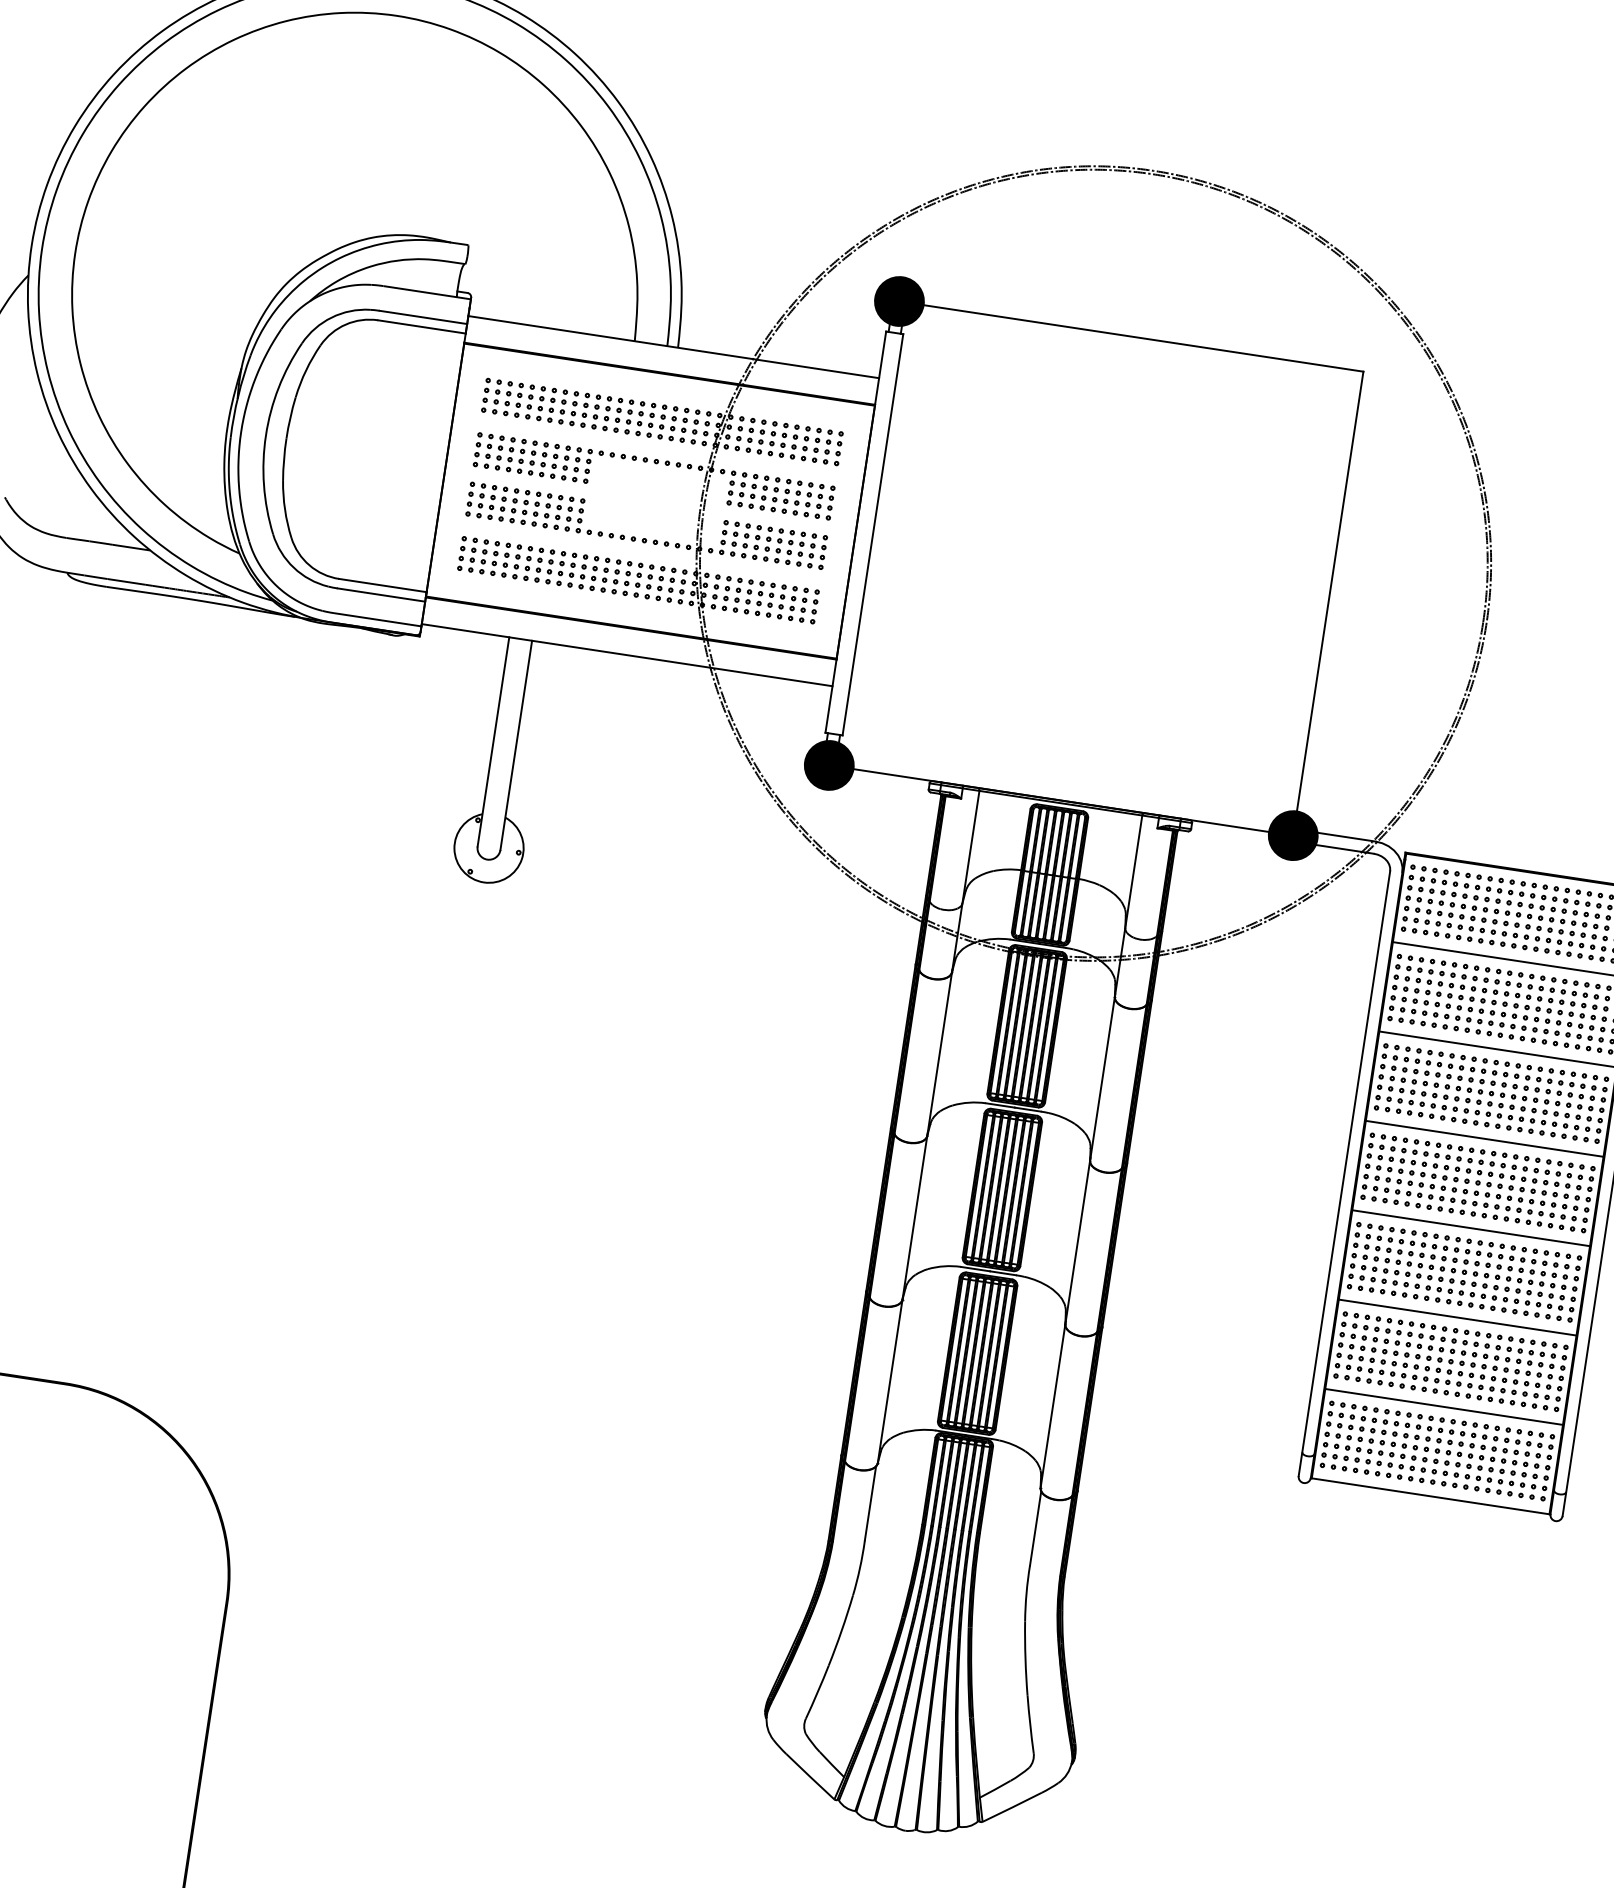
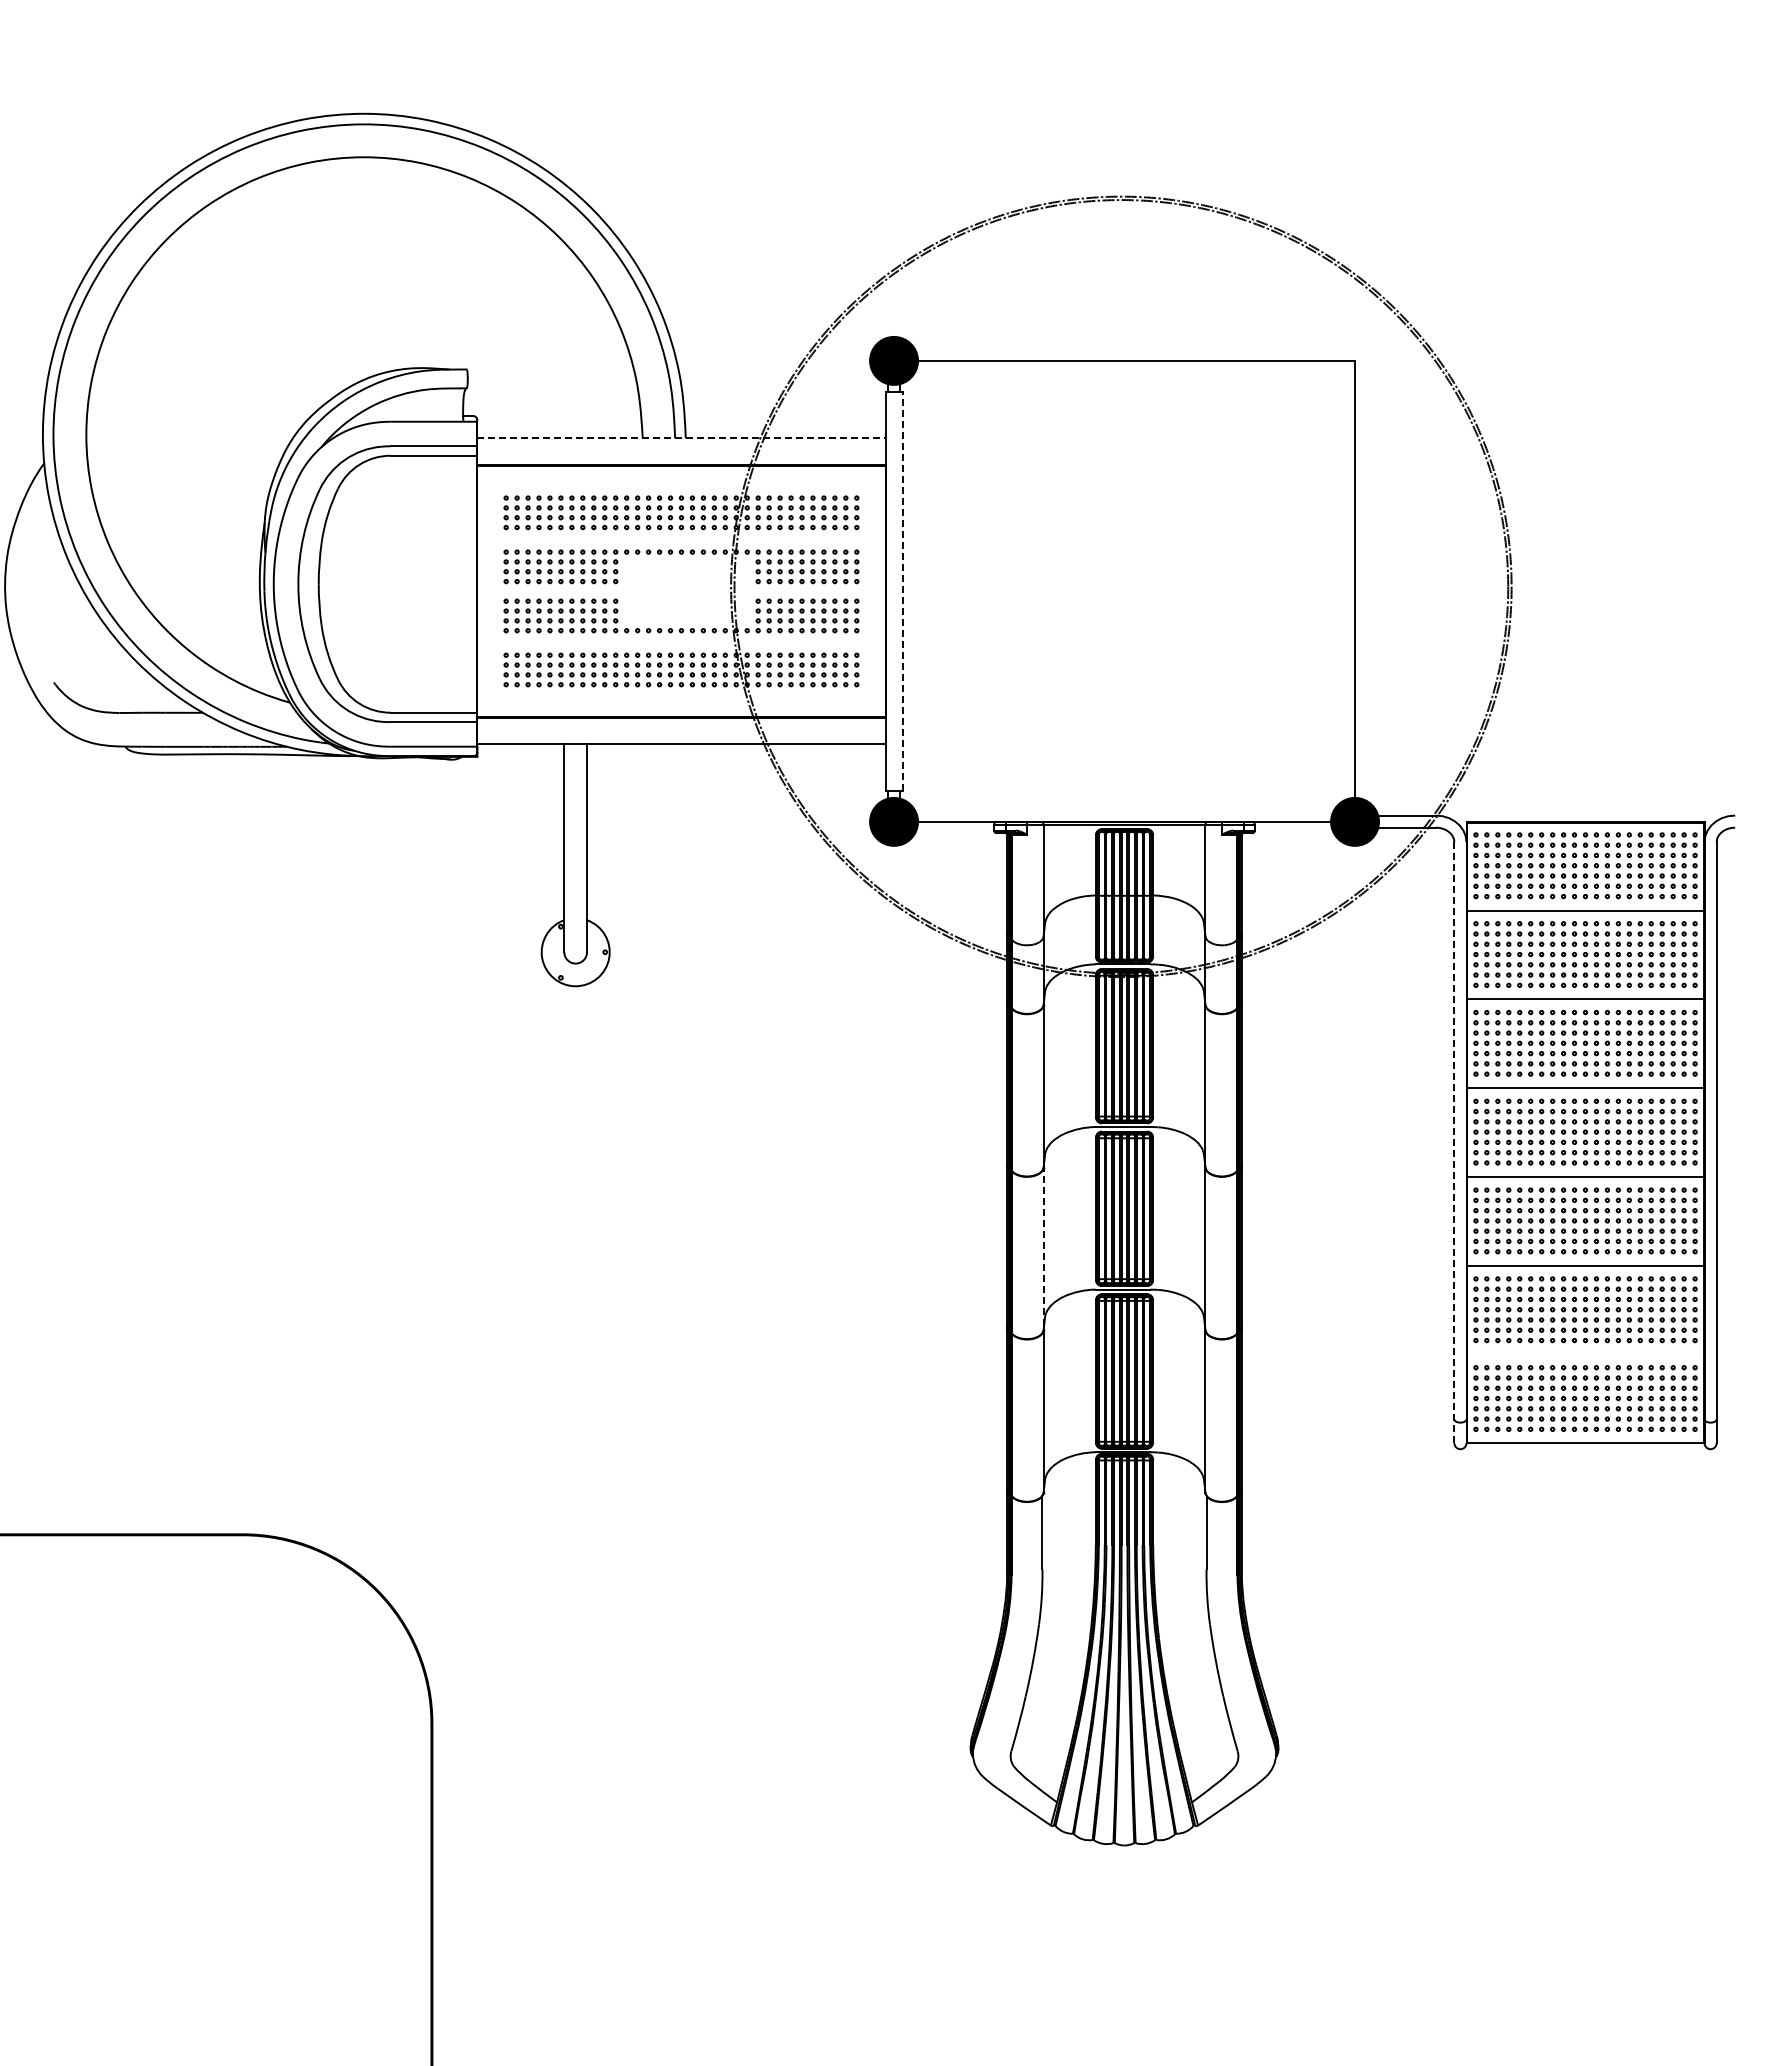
line: (674, 347) -> (682, 438), solid -> dashed
line: (873, 533) -> (902, 590), solid -> dashed
line: (1344, 1173) -> (1454, 1142), solid -> dashed
line: (914, 1216) -> (1043, 1247), solid -> dashed
line: (1444, 1406) -> (1585, 1354), removed

